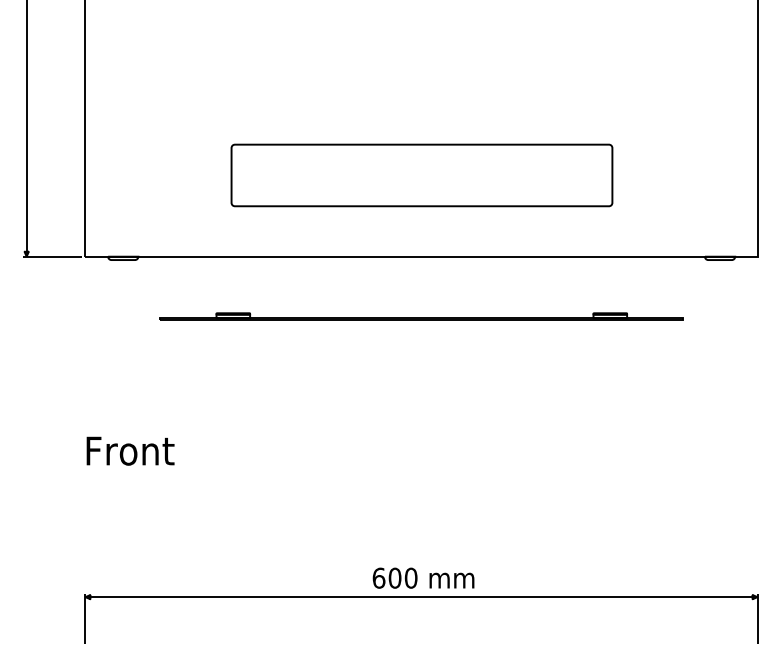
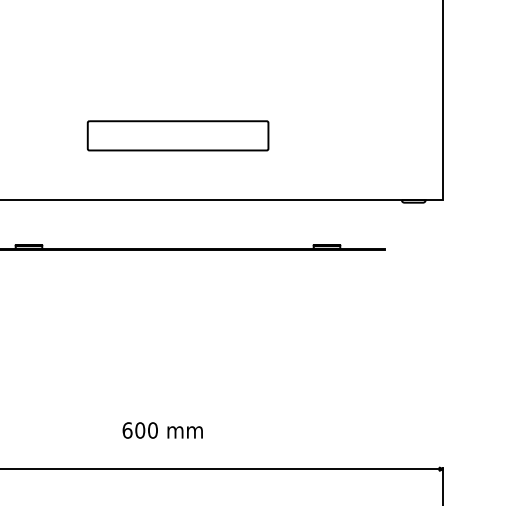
part: (421, 175) -> (177, 135), size x0.6
text: (423, 577) -> (162, 429), moved

